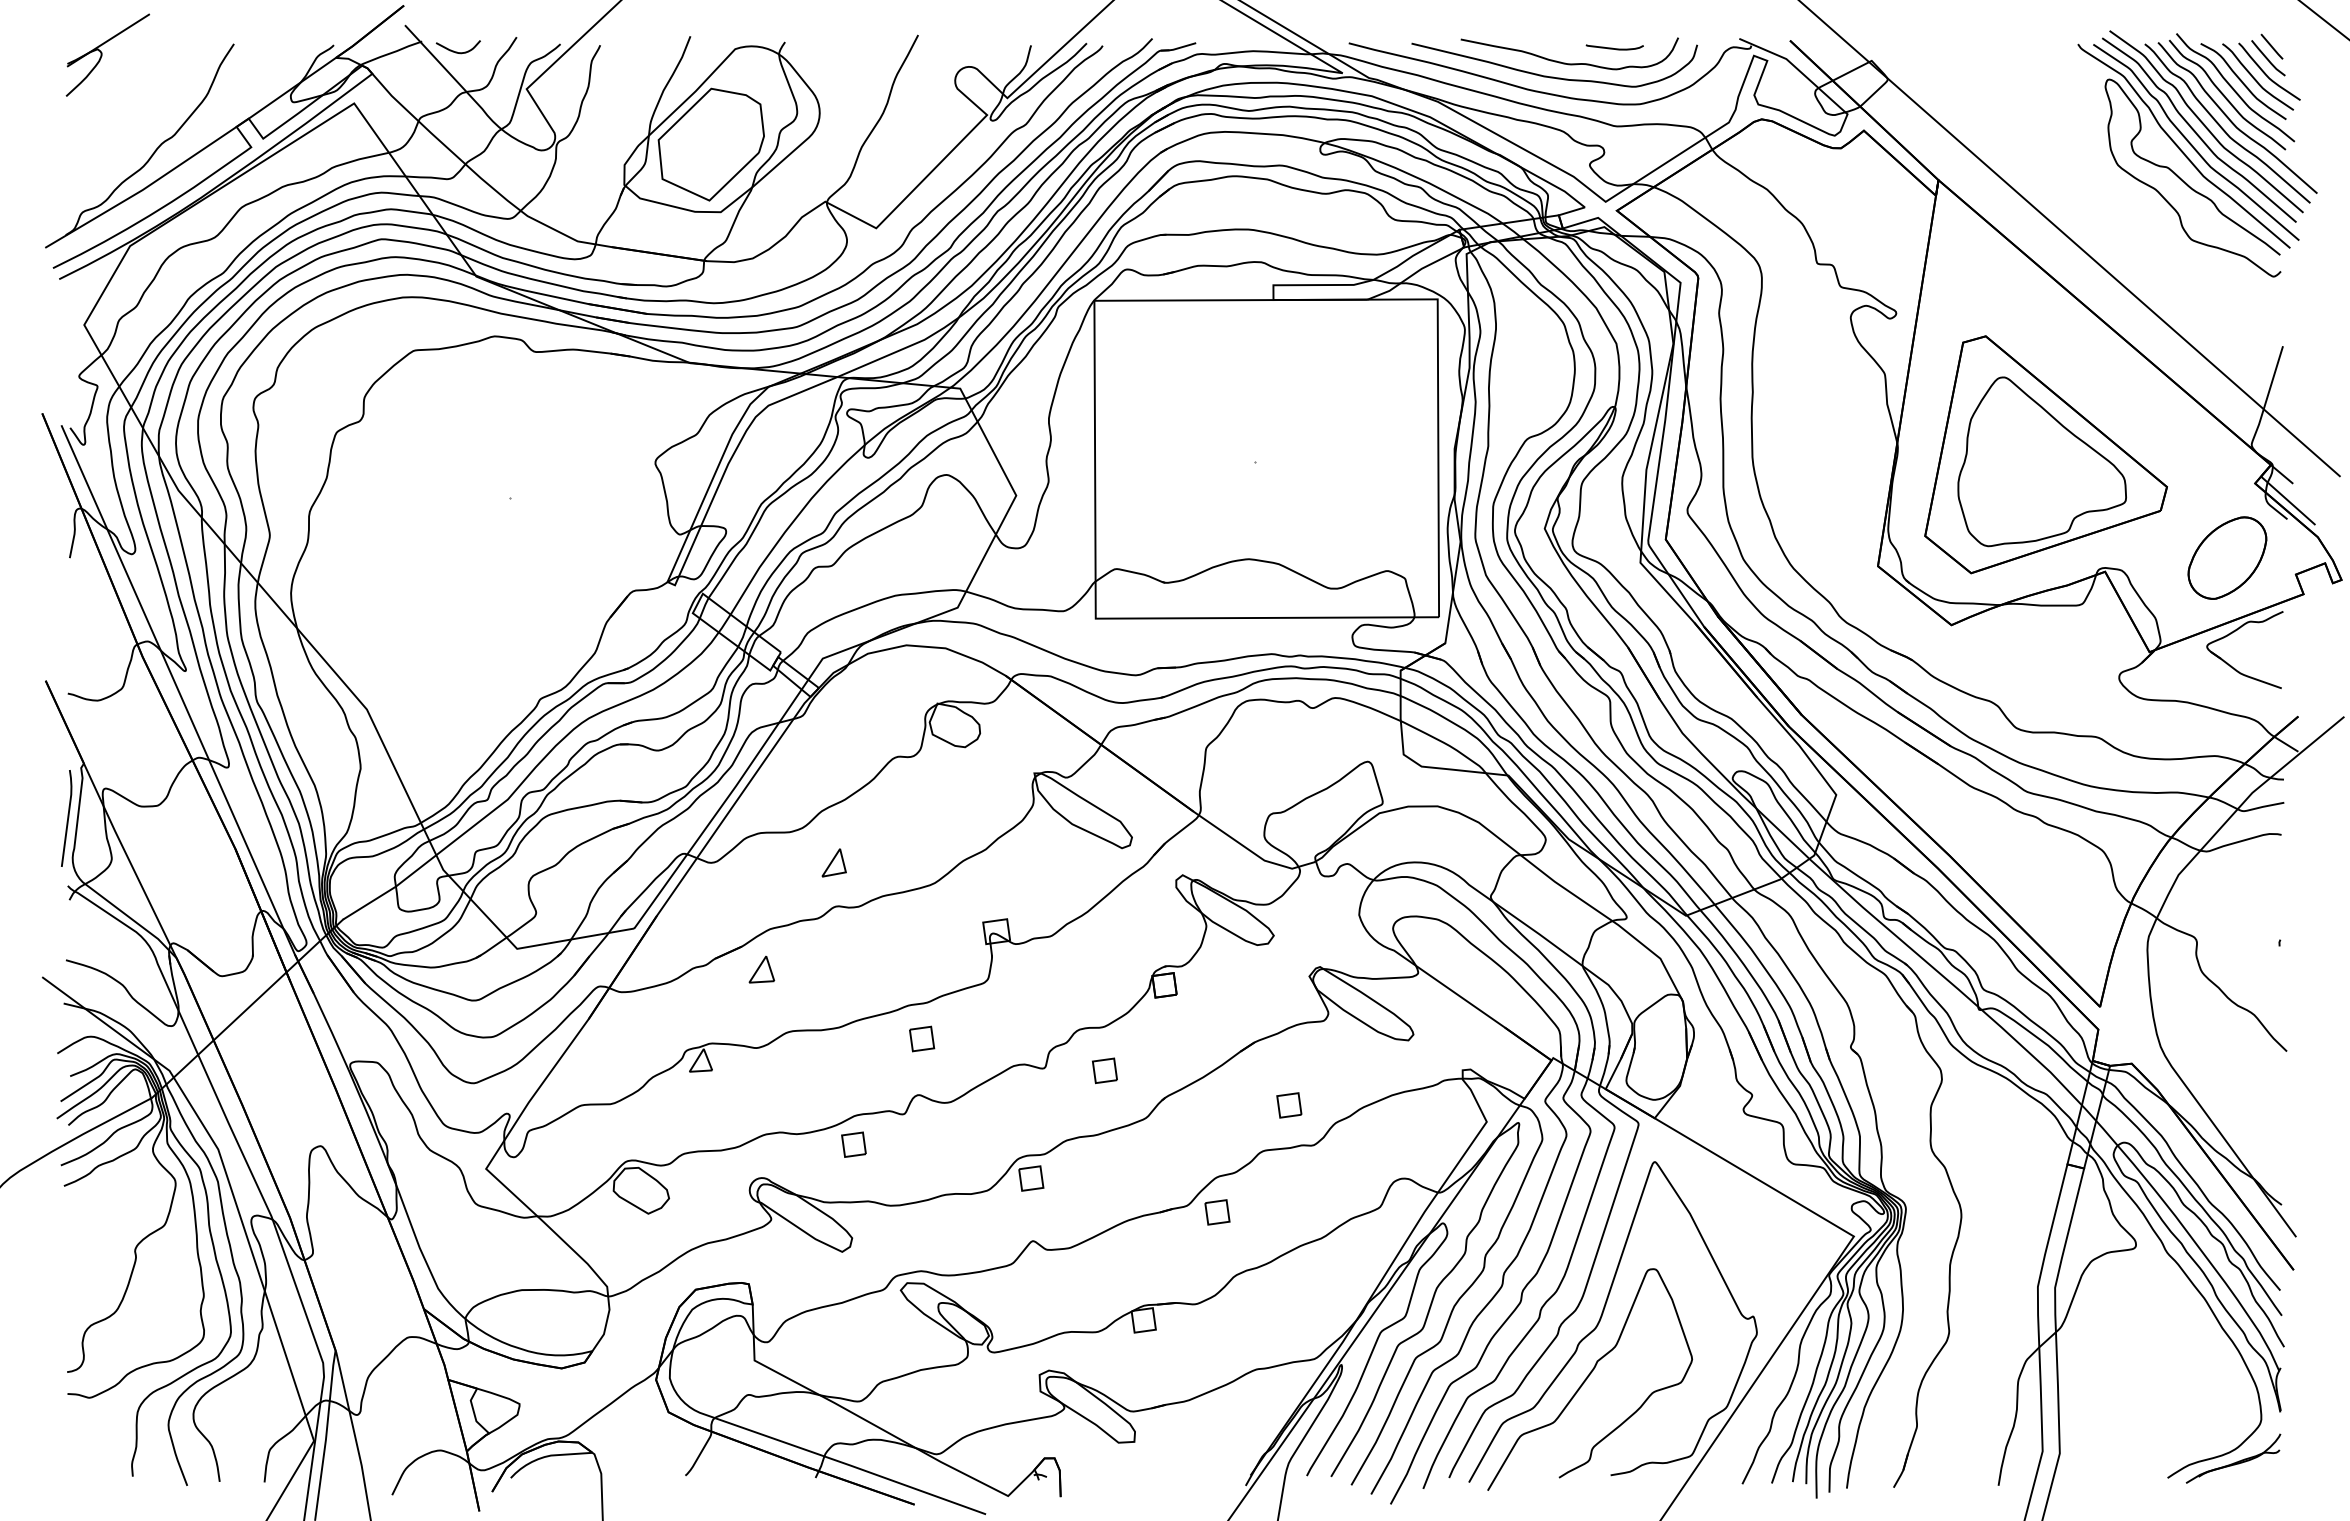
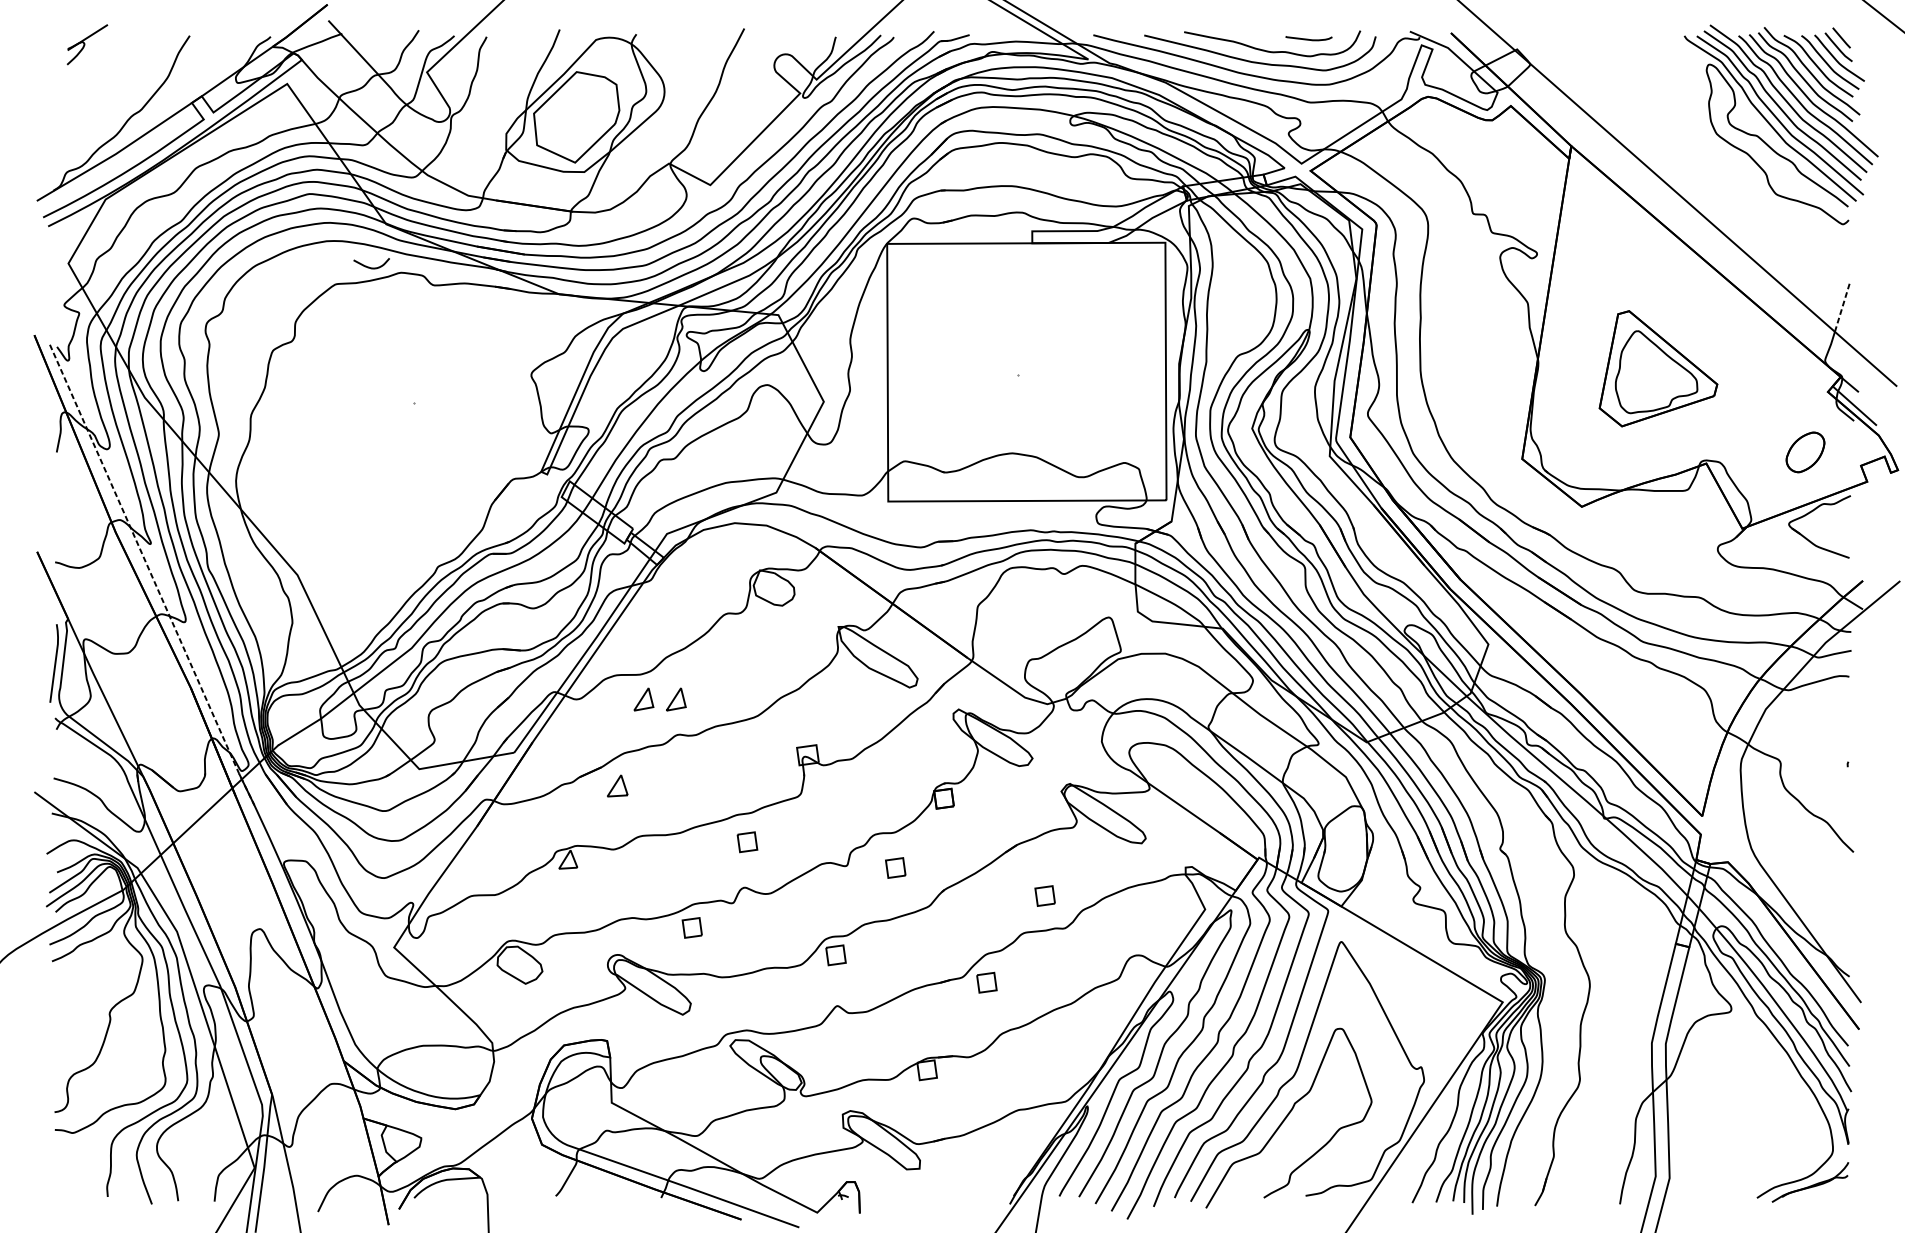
curve: (457, 51) -> (370, 267), moved
part: (107, 54) -> (87, 44), size x0.6
line: (2273, 377) -> (1842, 306), solid -> dashed
part: (2045, 454) -> (1658, 368), size x0.6
part: (2227, 557) -> (1805, 451), size x0.6
line: (187, 710) -> (152, 575), solid -> dashed
part: (793, 862) -> (643, 699), added

